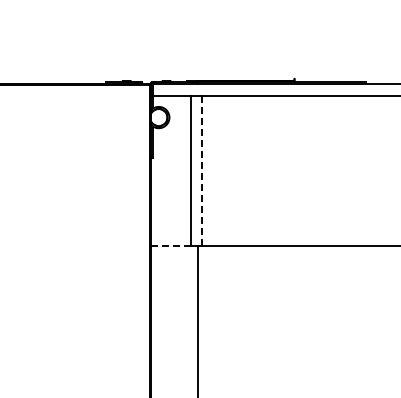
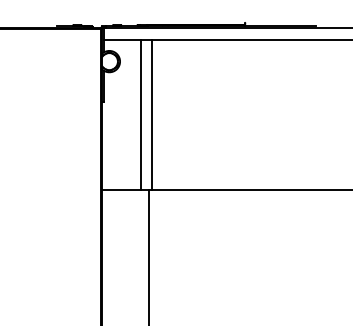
line: (201, 170) -> (152, 114), dashed -> solid
line: (171, 245) -> (122, 189), dashed -> solid

